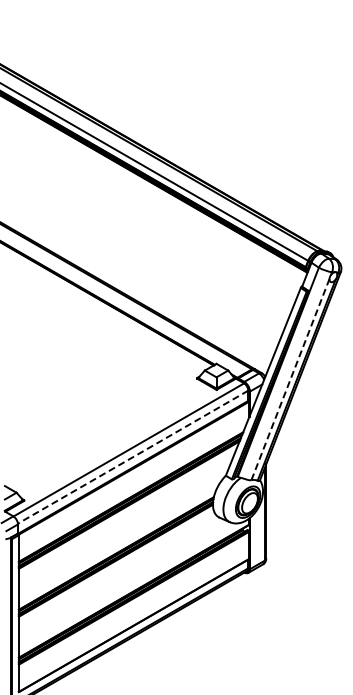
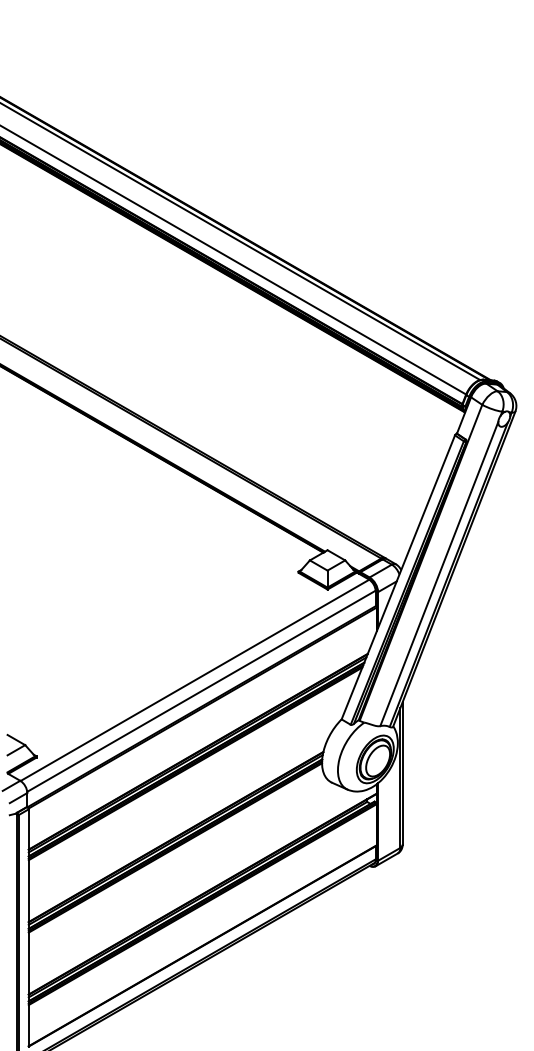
line: (290, 379) -> (439, 573), dashed -> solid
line: (132, 457) -> (200, 691), dashed -> solid

